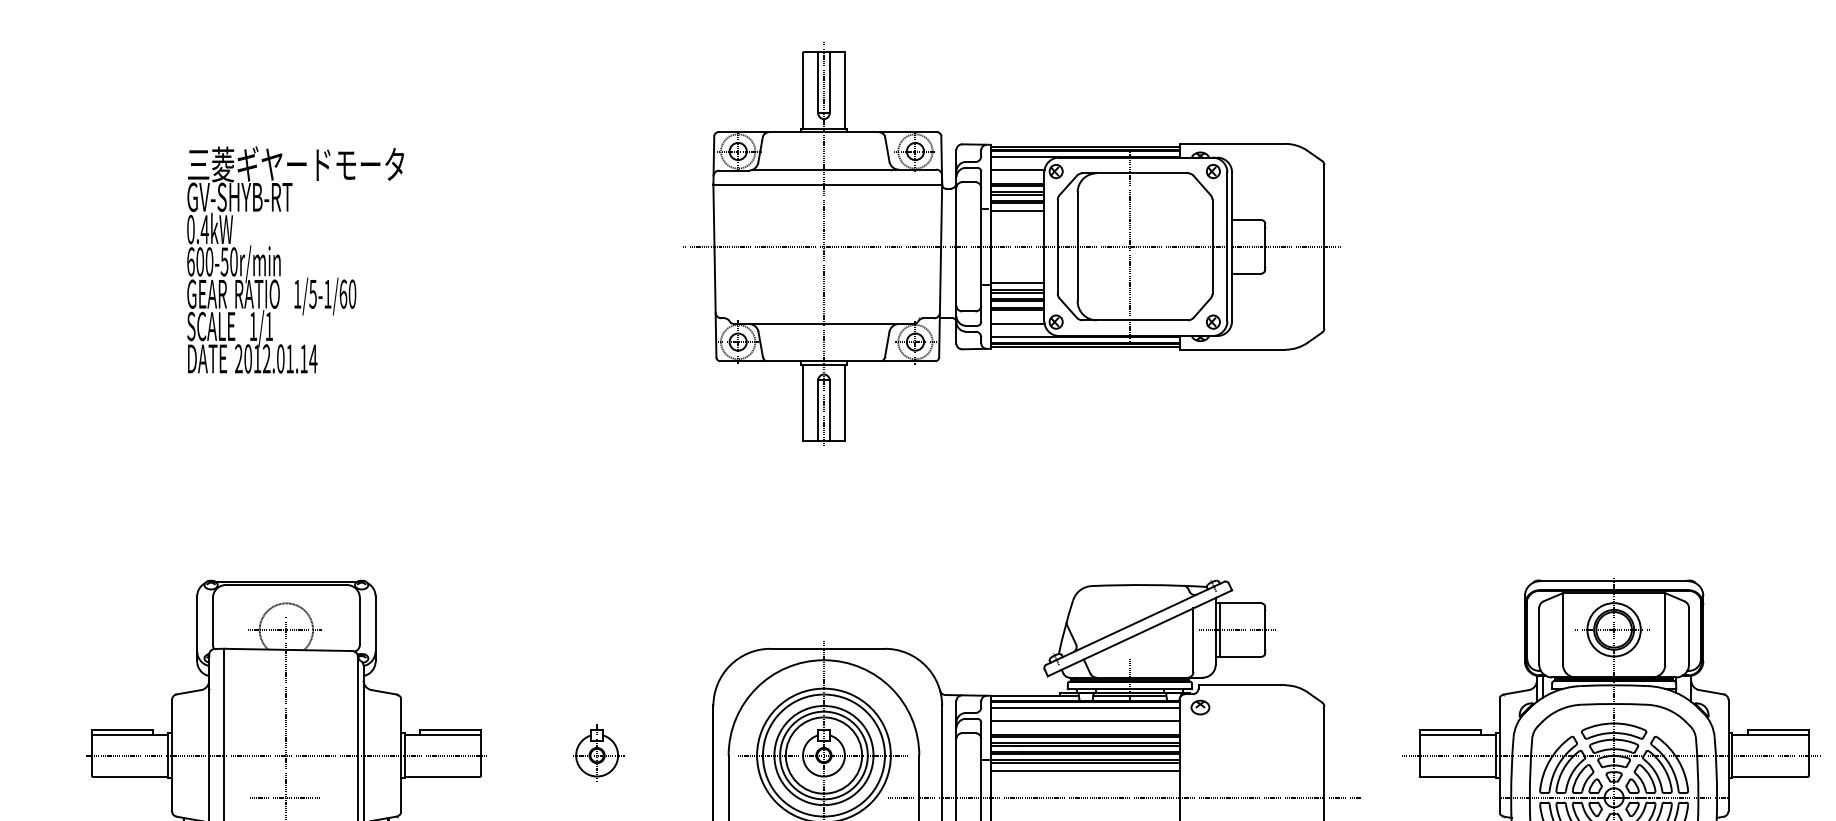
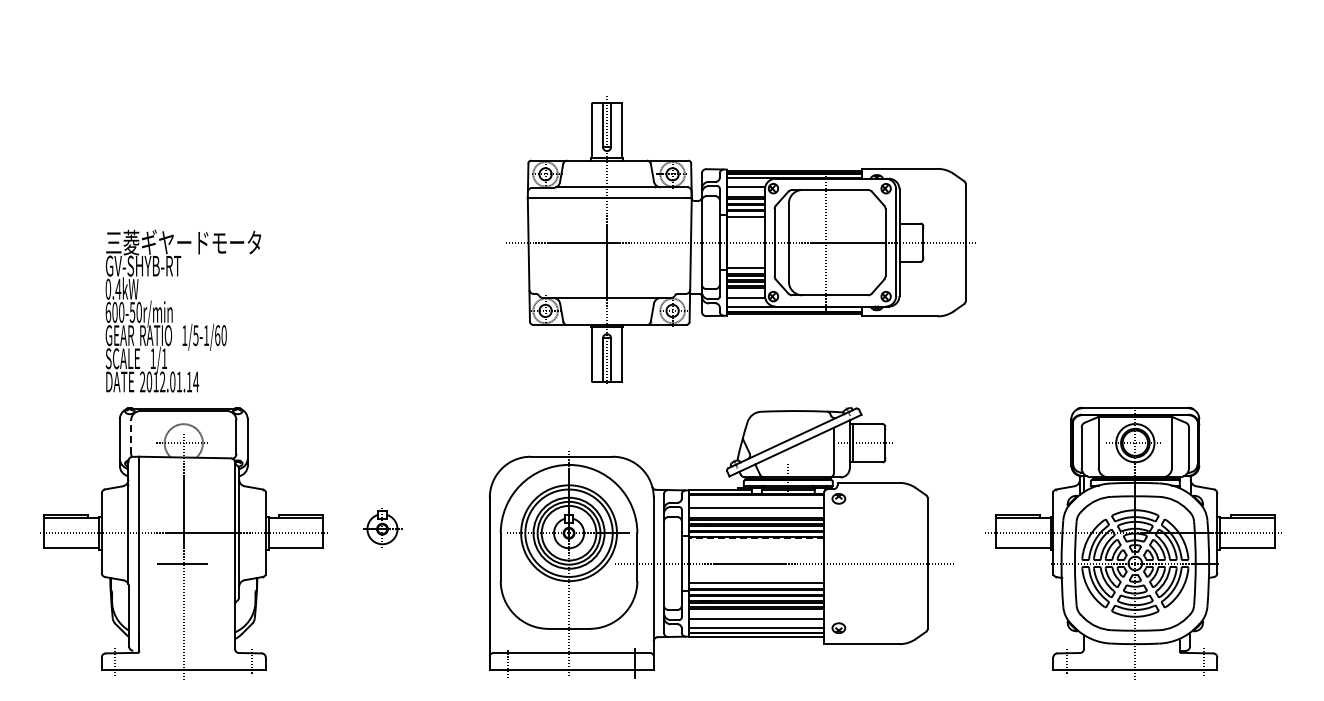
part: (1010, 242) -> (740, 239), moved
text: (295, 259) -> (183, 310), moved
line: (213, 621) -> (131, 437), solid -> dashed
line: (1084, 707) -> (755, 498), removed
part: (597, 753) -> (382, 527), moved
line: (1085, 762) -> (756, 538), solid -> dashed
line: (1084, 771) -> (755, 544), removed

